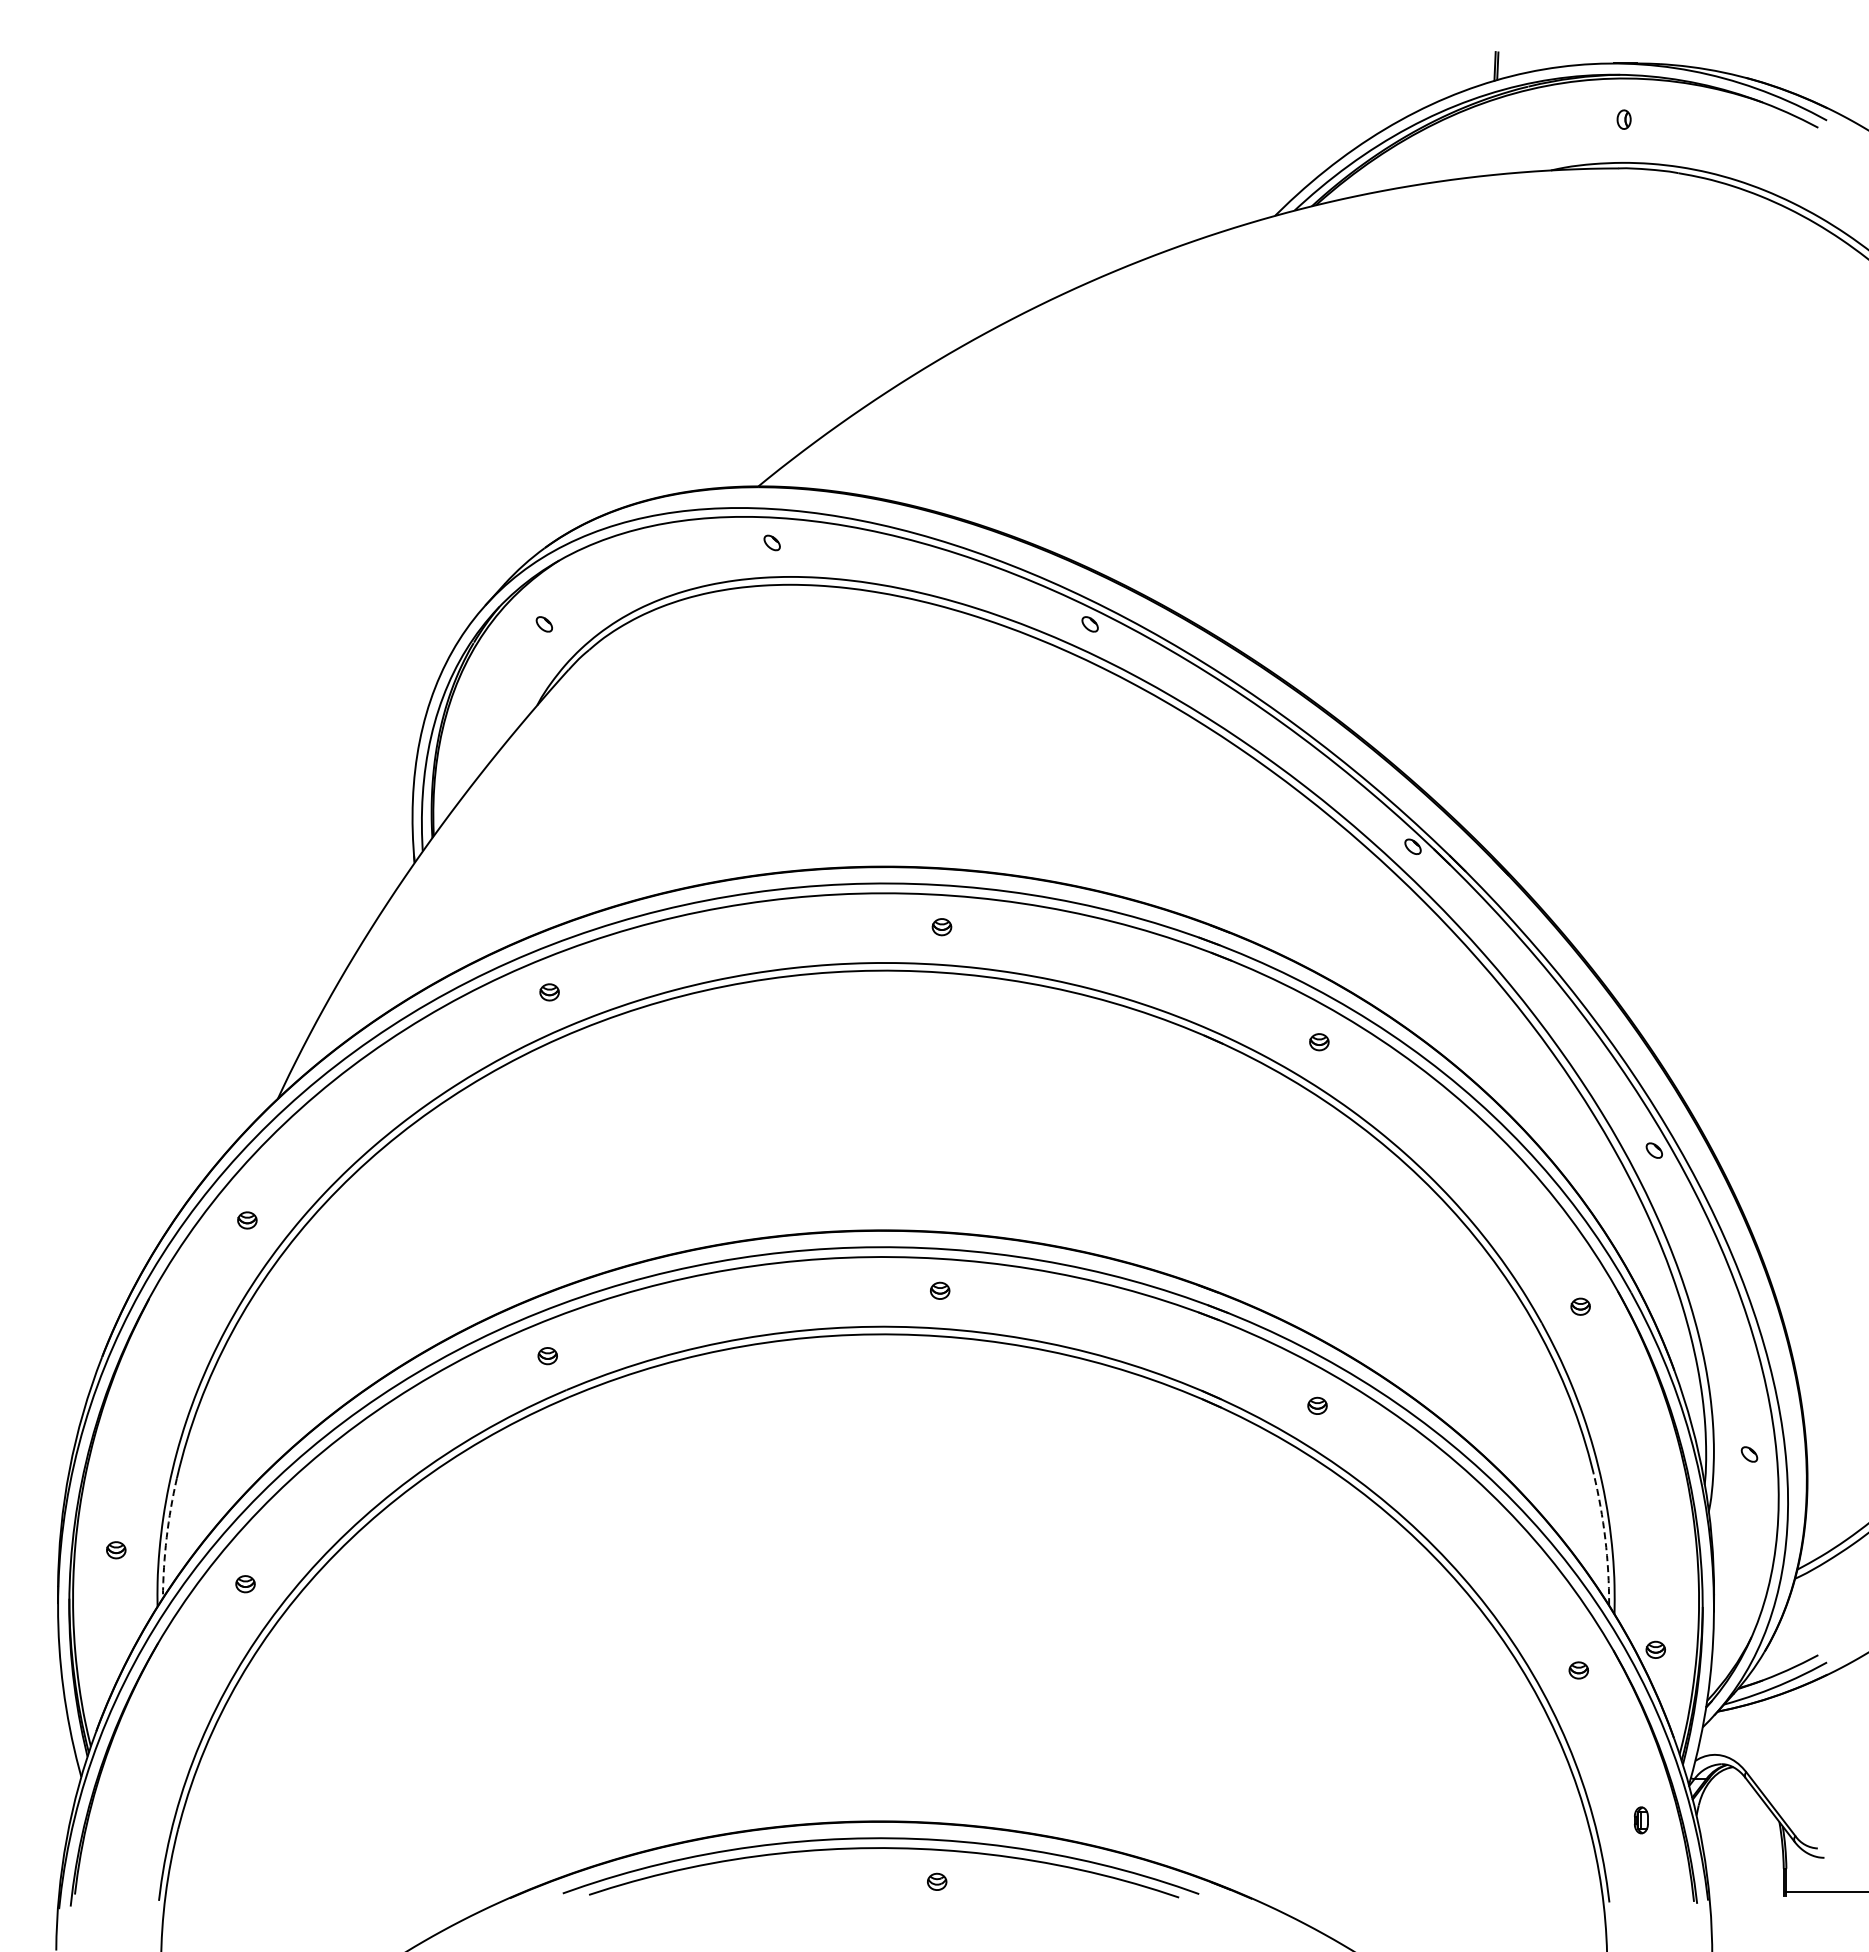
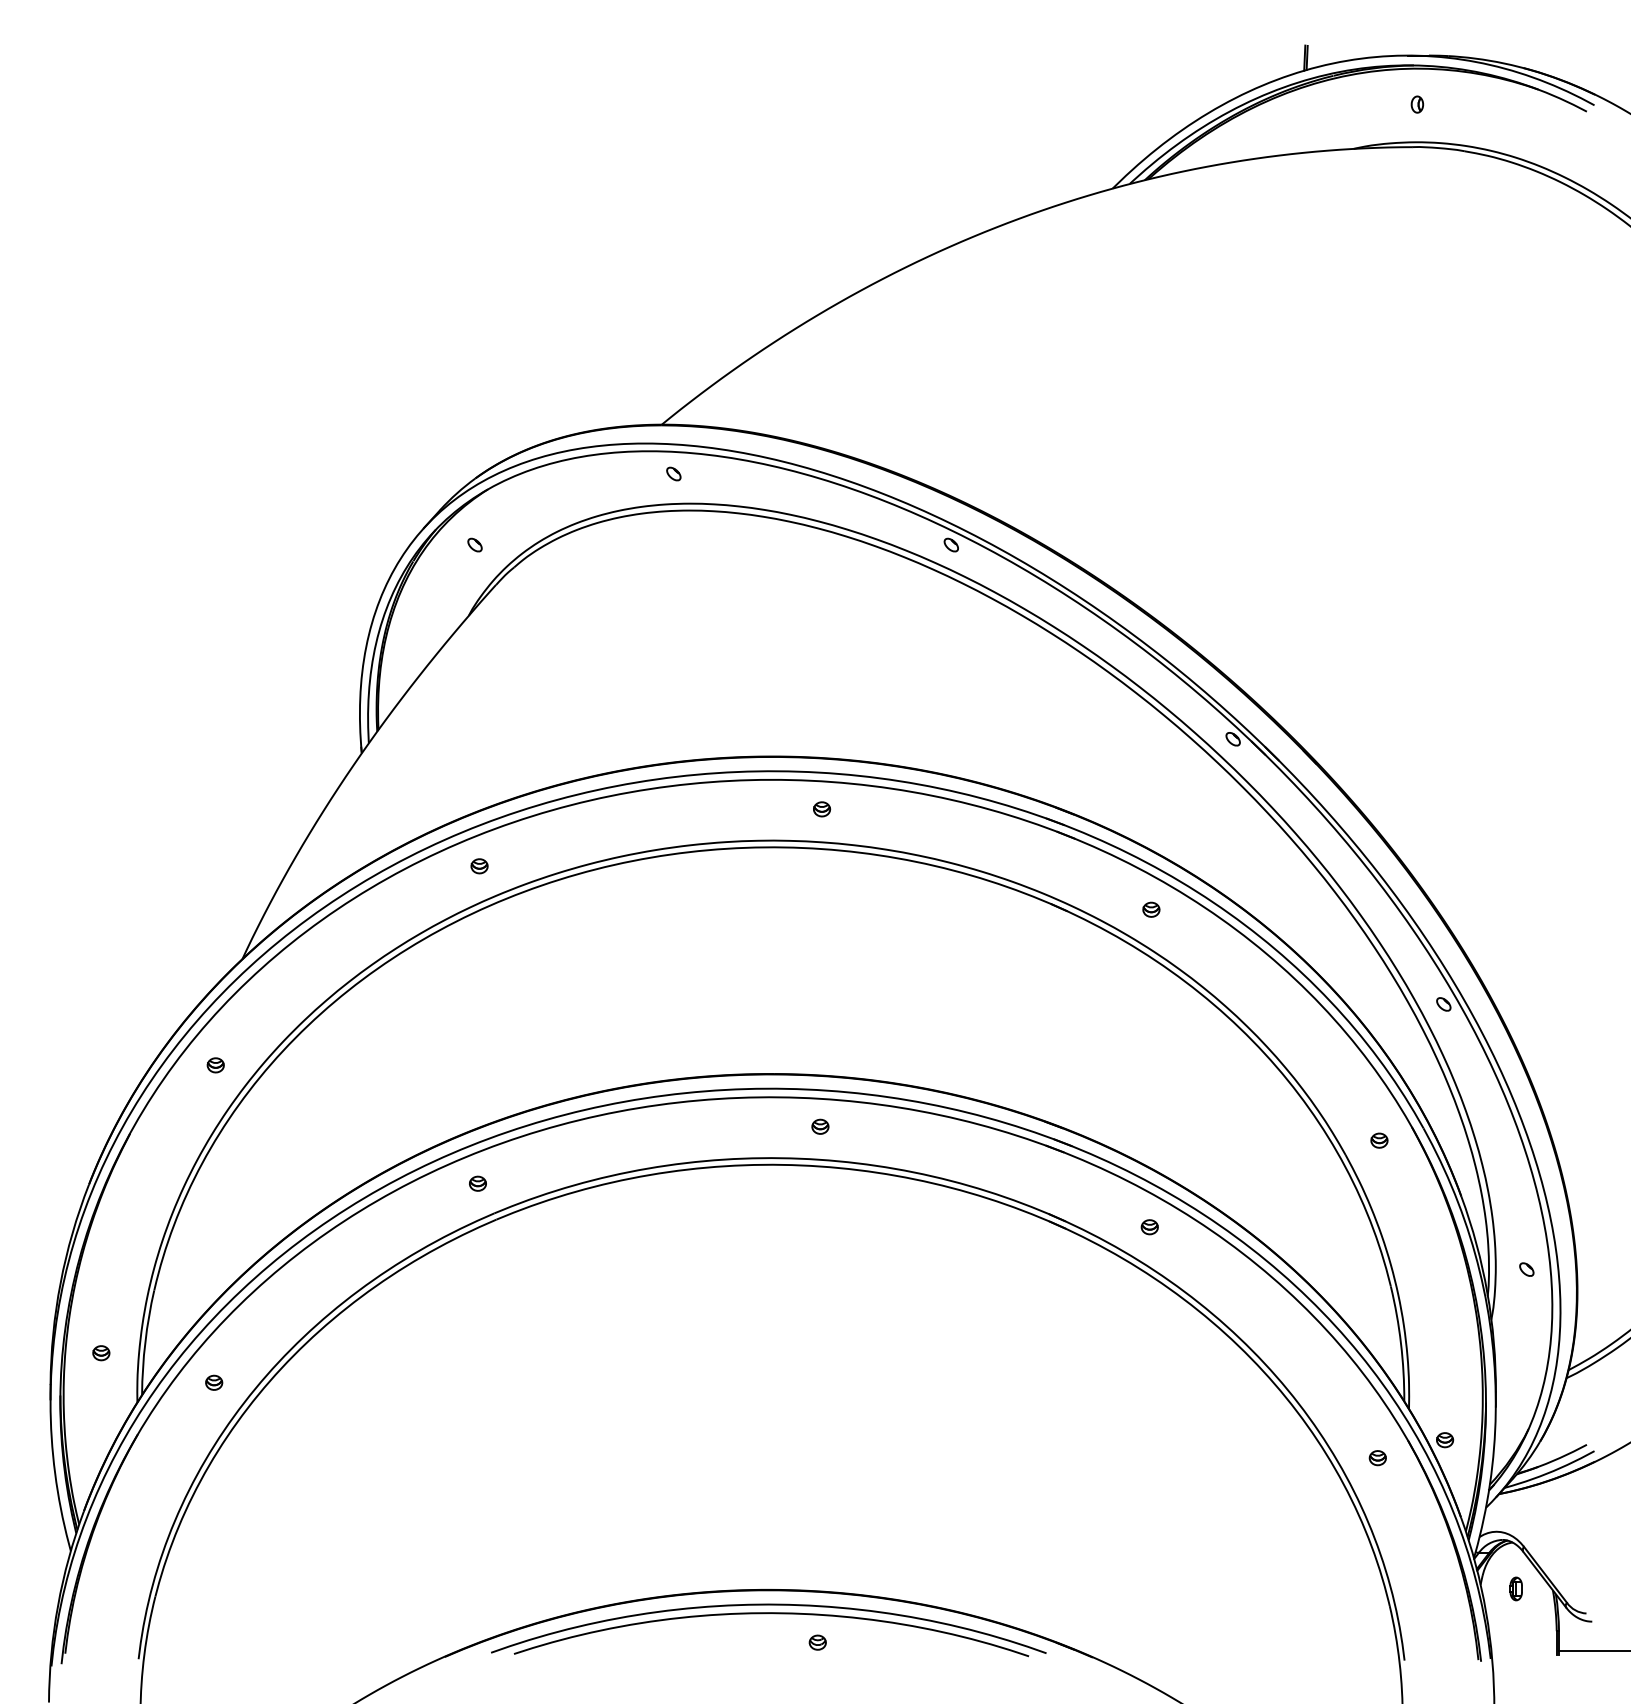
arc: (166, 1537) -> (145, 1342), dashed -> solid
arc: (1605, 1539) -> (1401, 1343), dashed -> solid
part: (1641, 1820) -> (1516, 1589), moved

